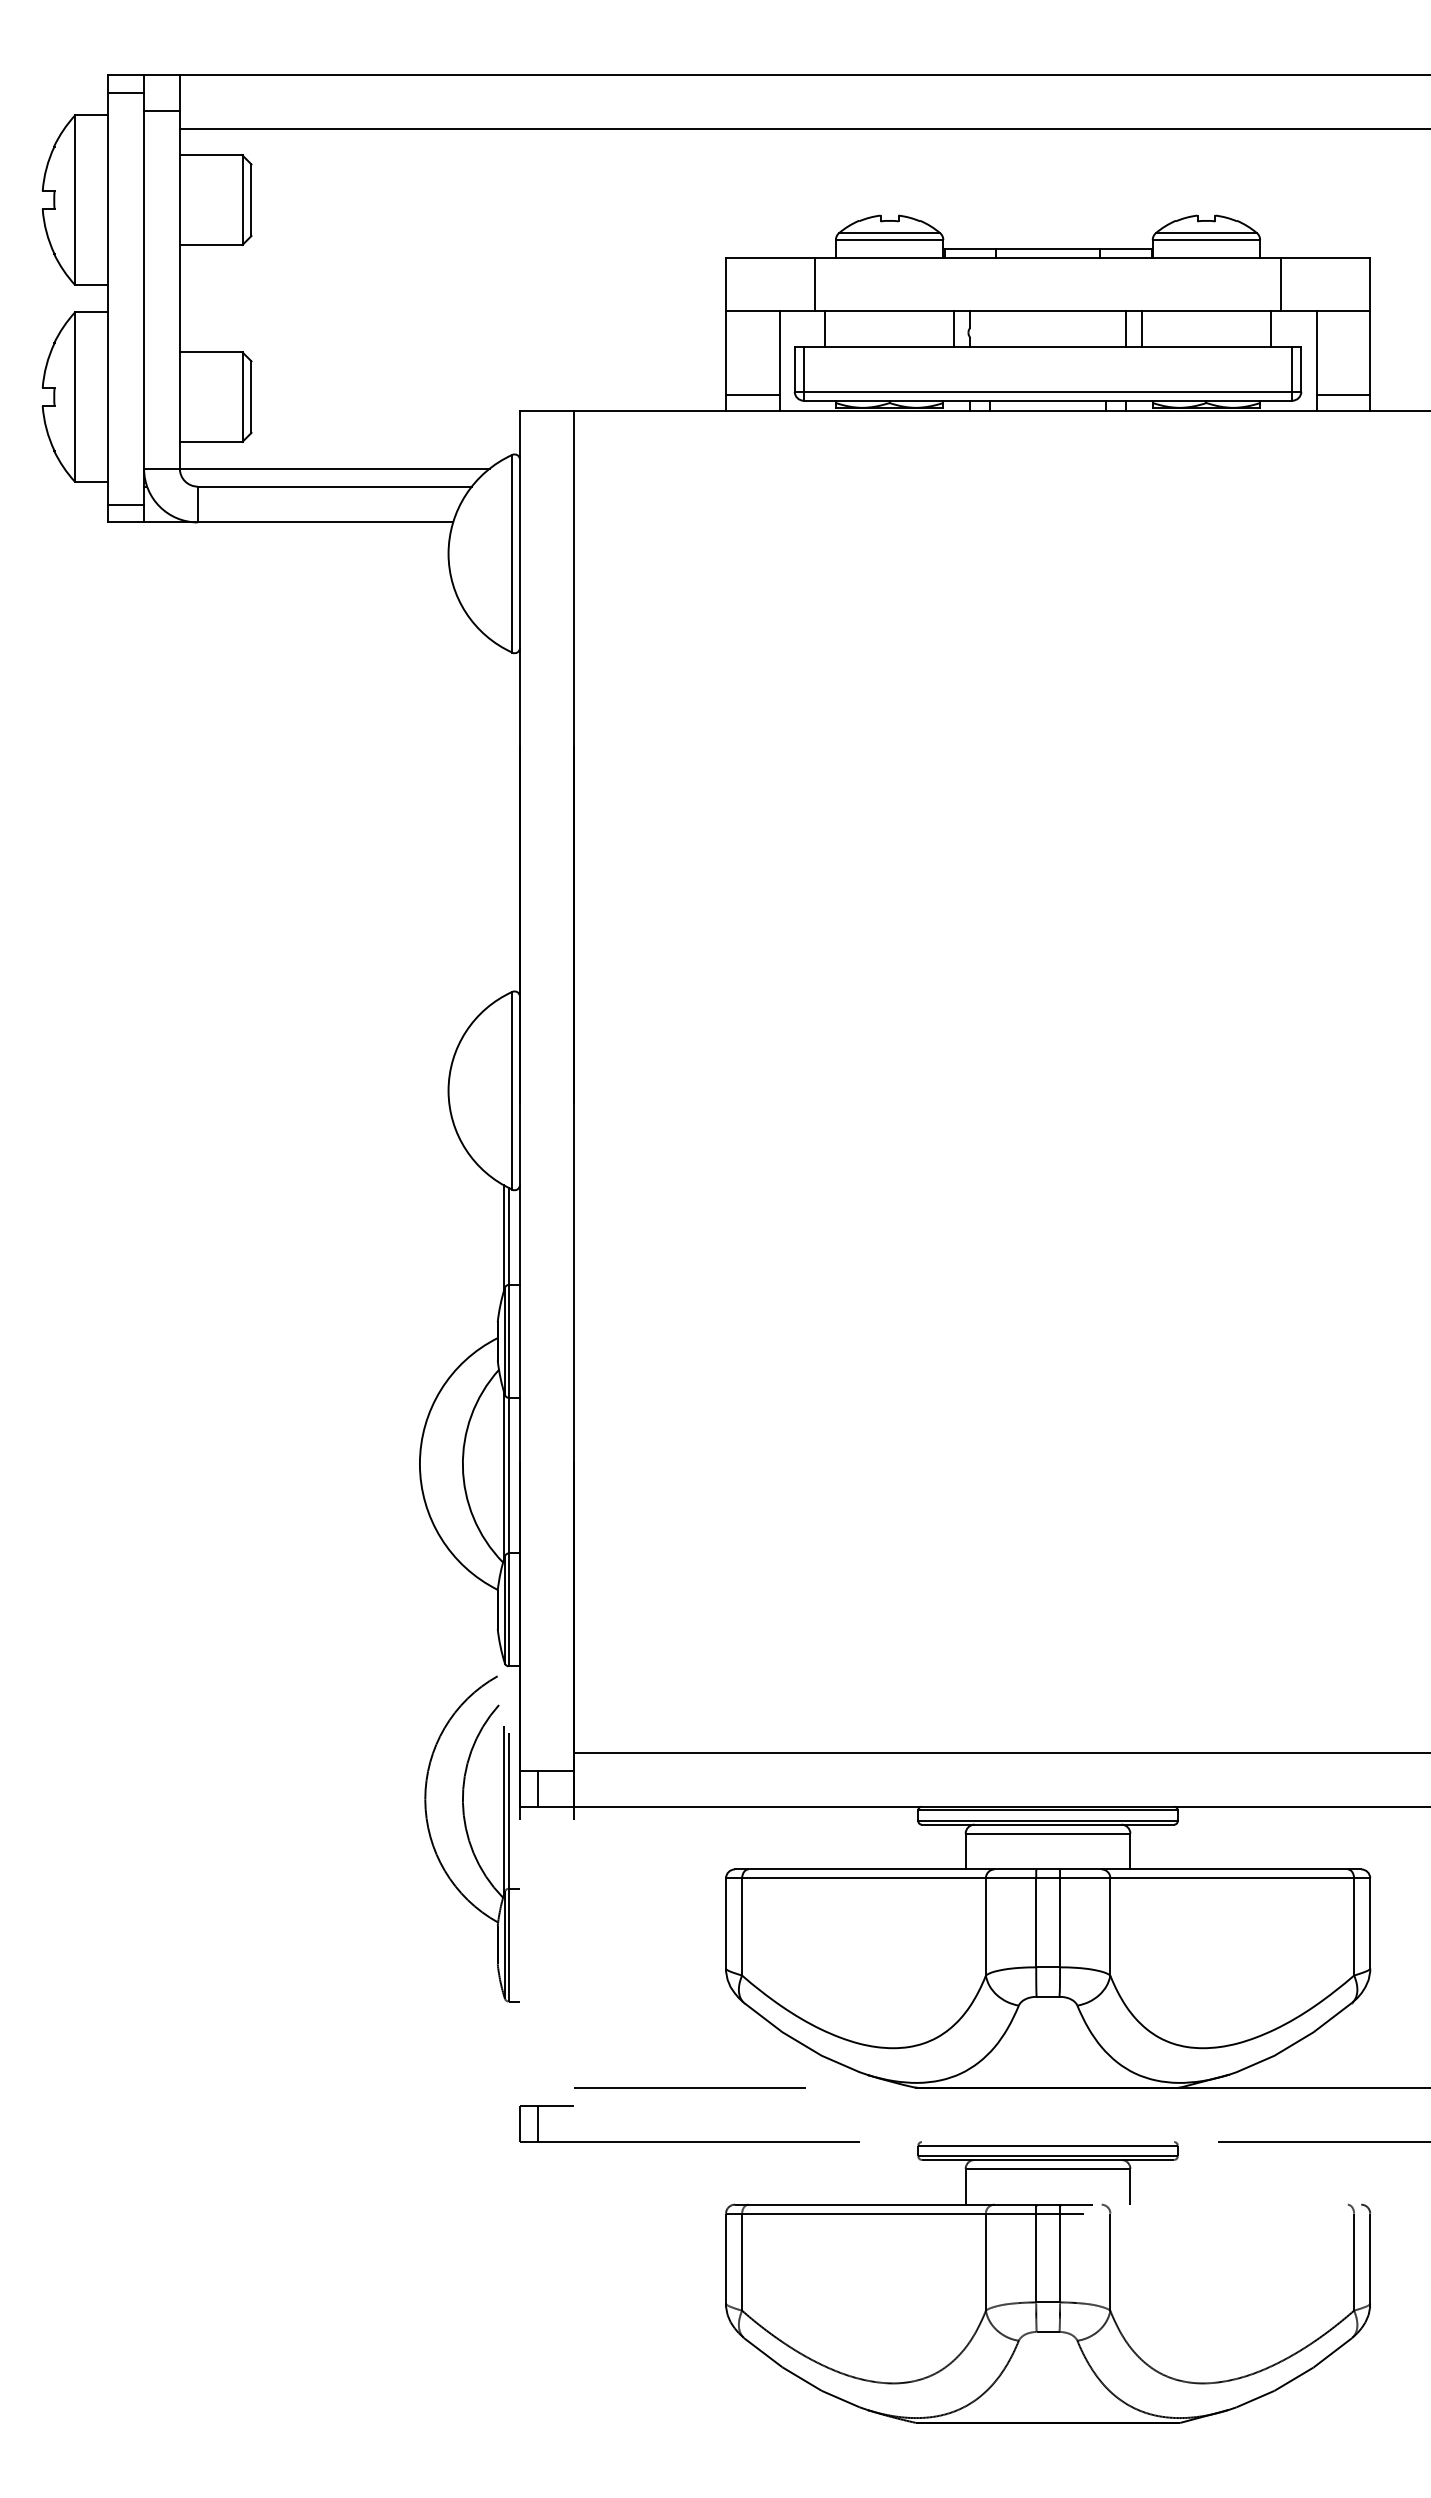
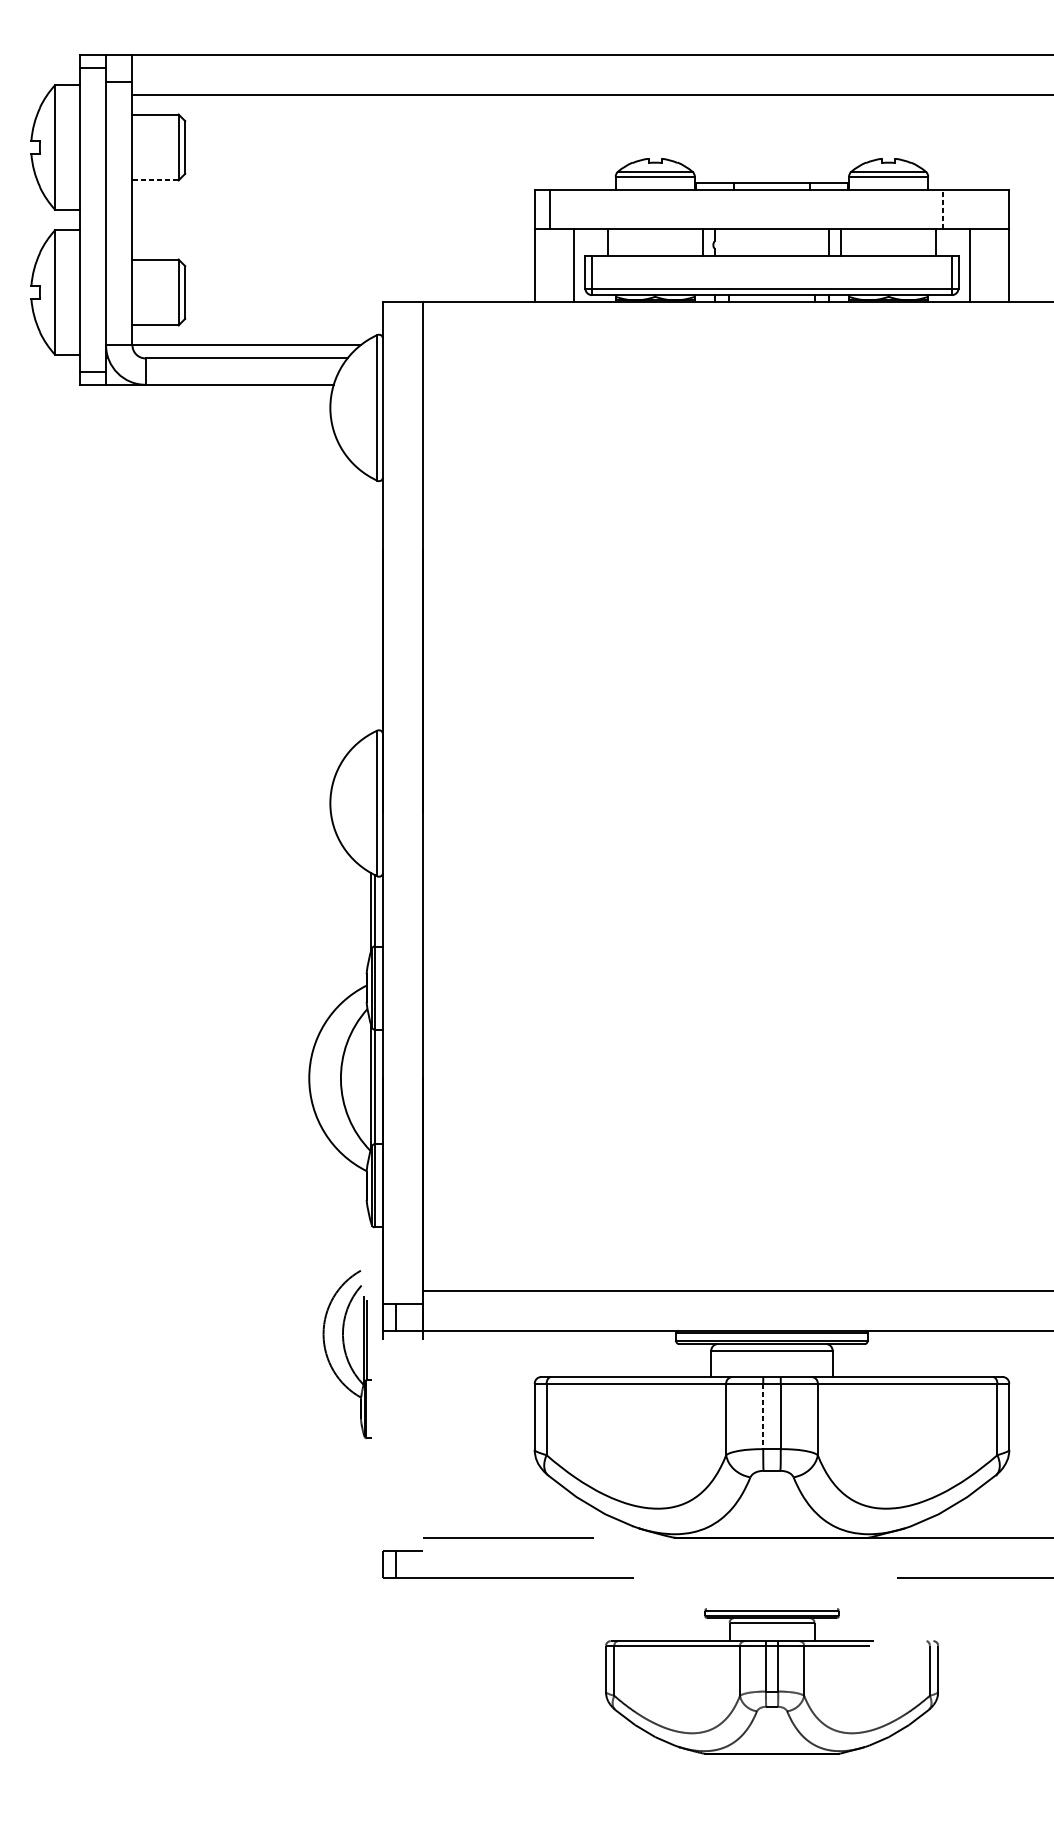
line: (211, 244) -> (155, 180), solid -> dashed
line: (815, 284) -> (549, 209), moved
line: (1280, 284) -> (943, 209), solid -> dashed
line: (752, 395) -> (554, 291), removed
line: (1343, 395) -> (989, 291), removed
part: (471, 1838) -> (347, 1354), size x0.7
line: (1036, 1923) -> (763, 1416), solid -> dashed
part: (1048, 2282) -> (772, 1681), size x0.7

